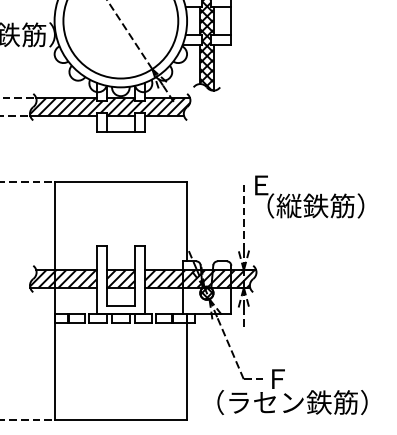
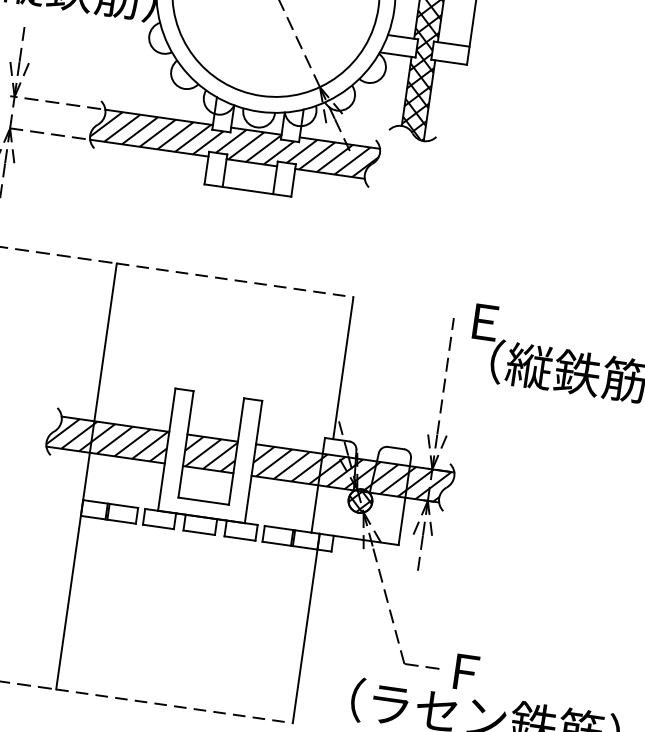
line: (121, 181) -> (236, 279), solid -> dashed
line: (121, 420) -> (175, 706), solid -> dashed

